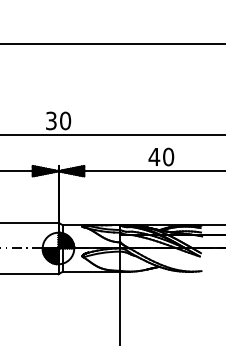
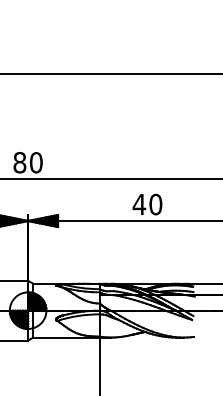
text: (50, 120) -> (18, 162), 30 -> 80

